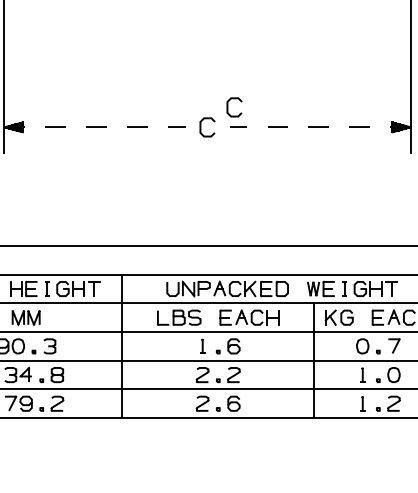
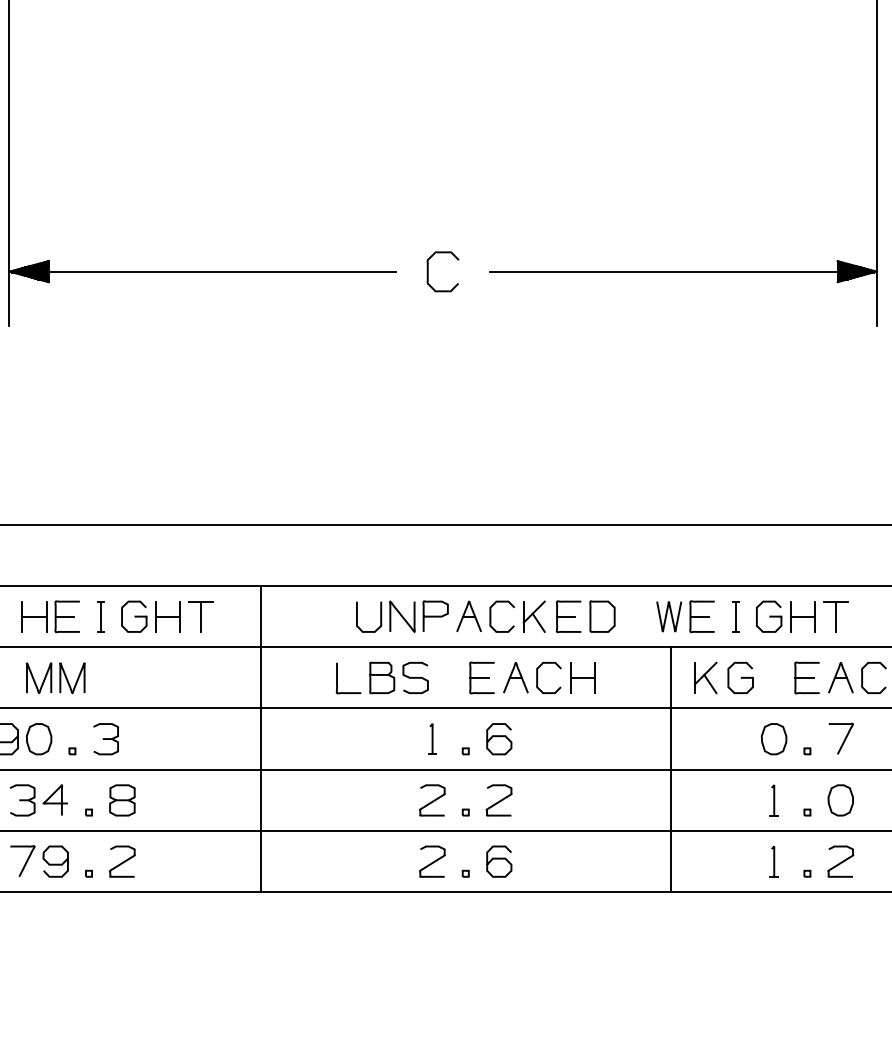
curve: (228, 107) -> (487, 229), removed
line: (95, 127) -> (203, 271), dashed -> solid
line: (320, 127) -> (683, 271), dashed -> solid

